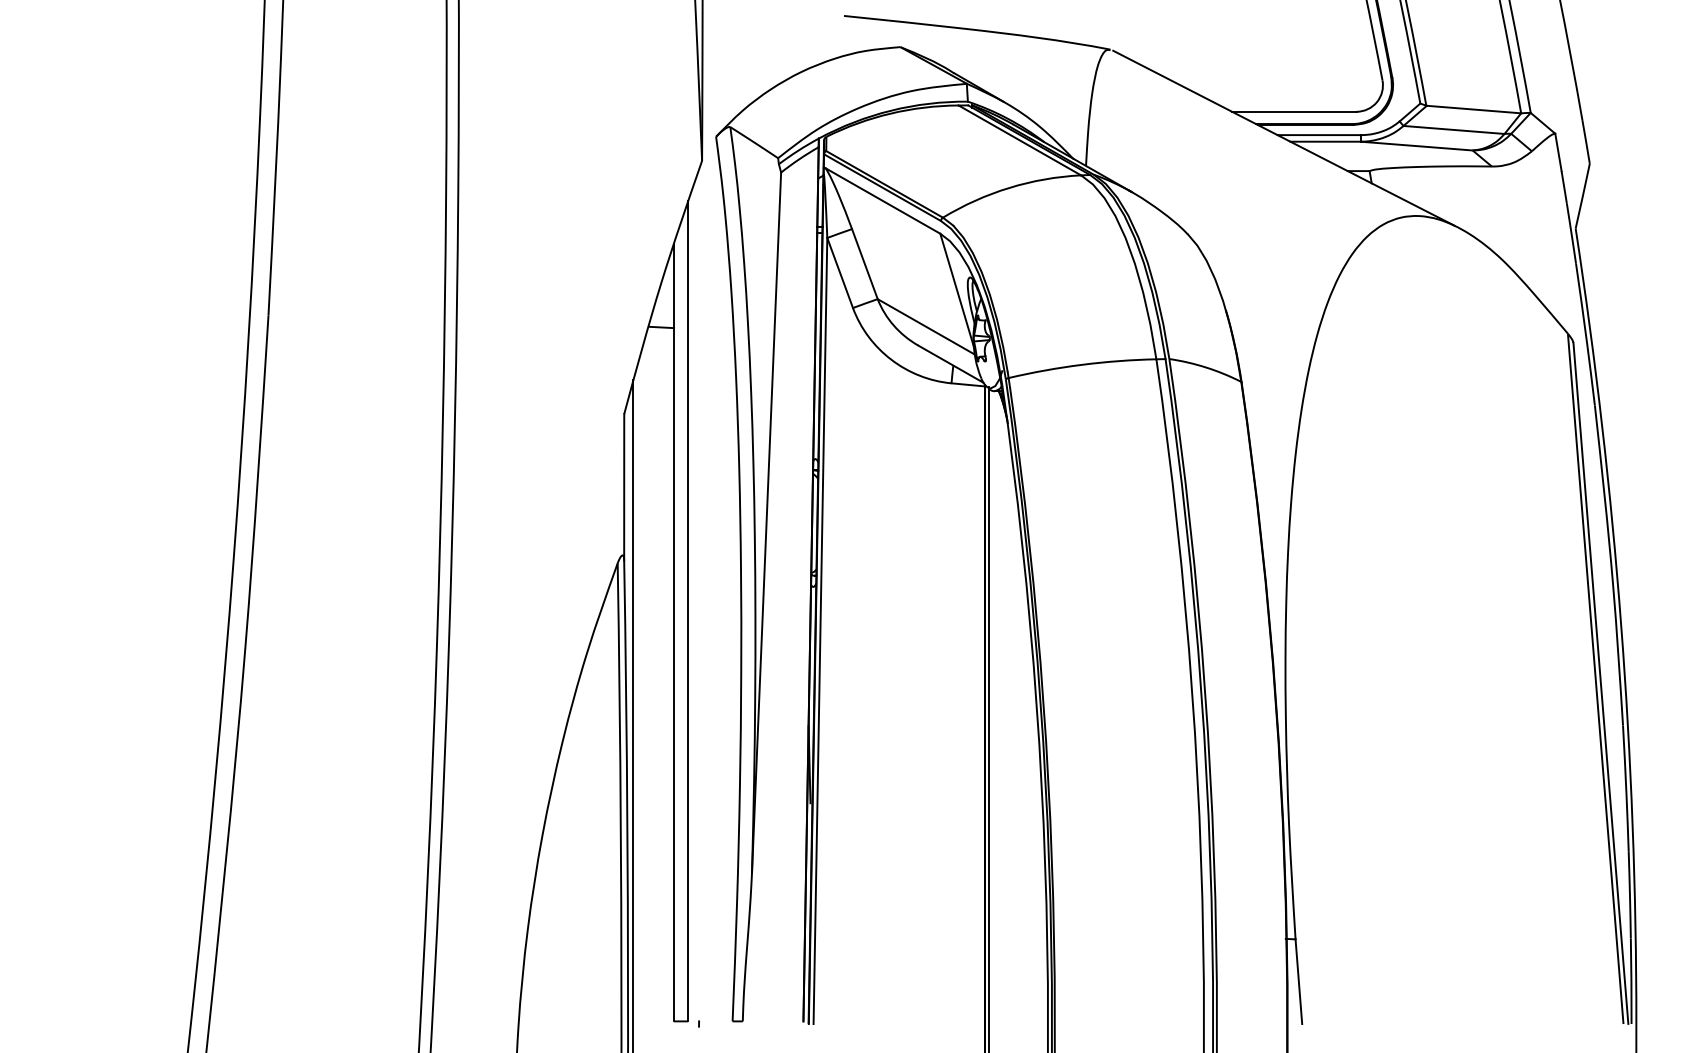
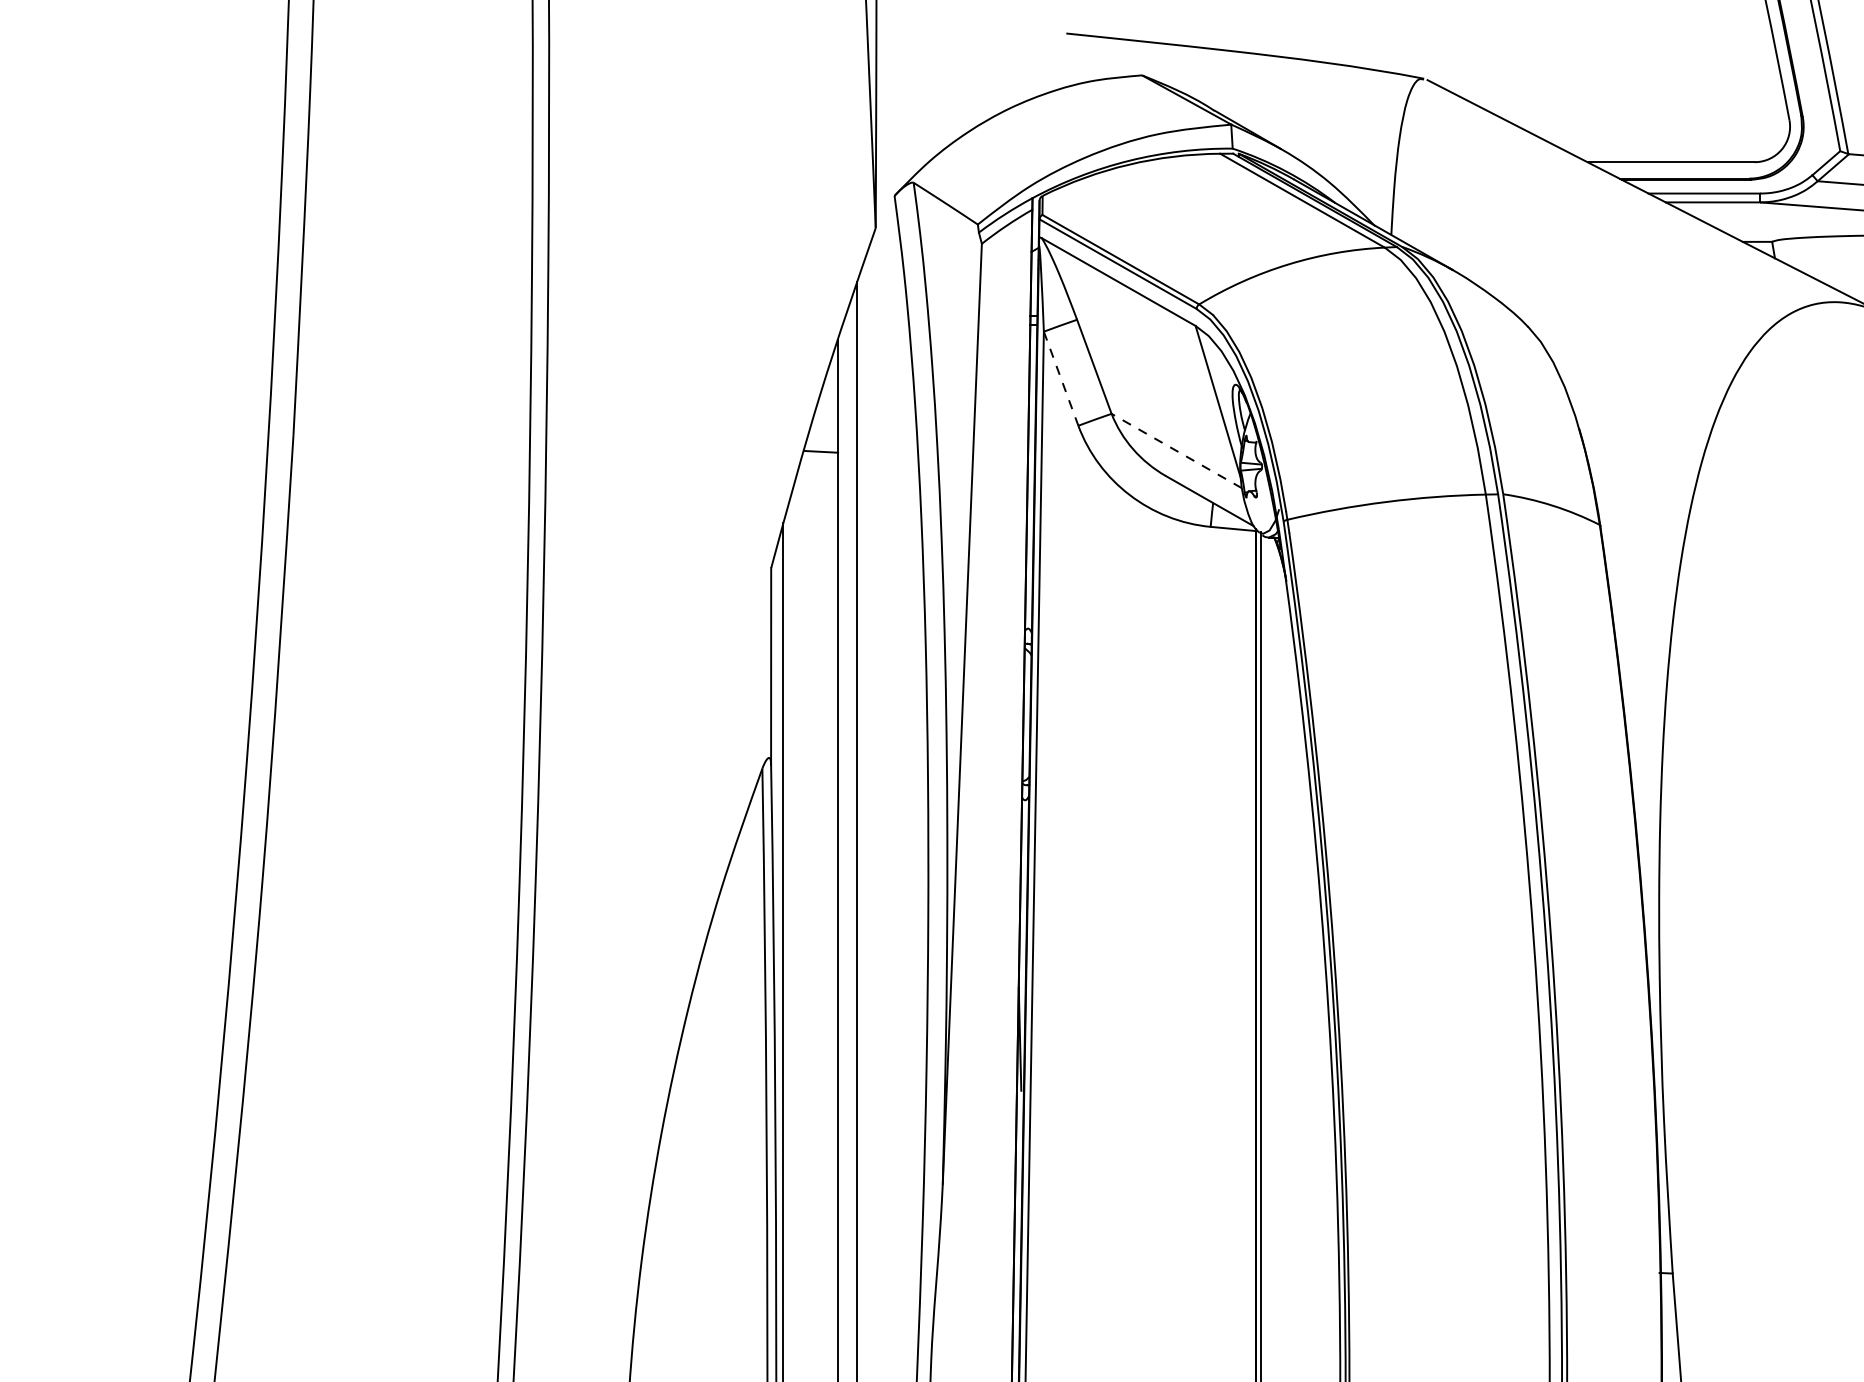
line: (840, 273) -> (1061, 379), solid -> dashed
line: (926, 326) -> (1177, 450), solid -> dashed

